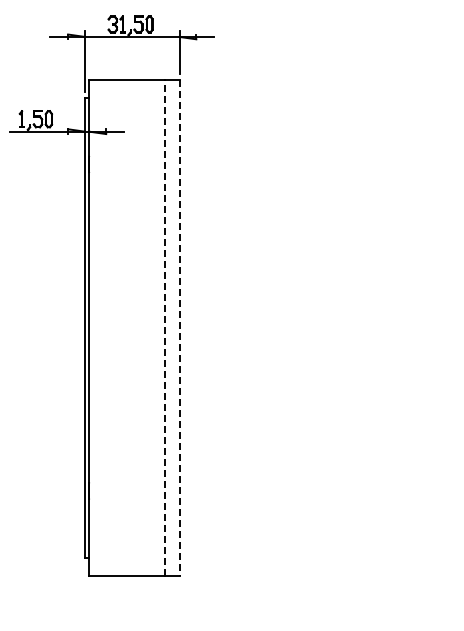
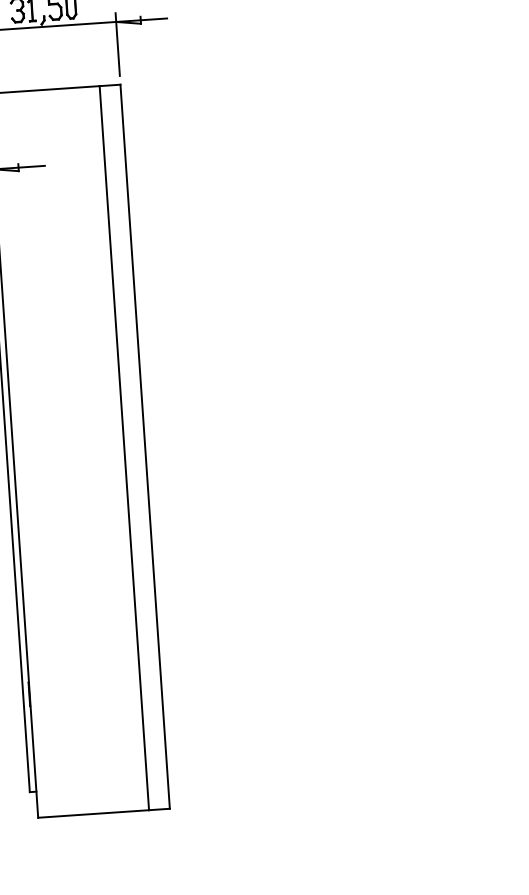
line: (165, 327) -> (124, 447), dashed -> solid
line: (179, 327) -> (145, 446), dashed -> solid

